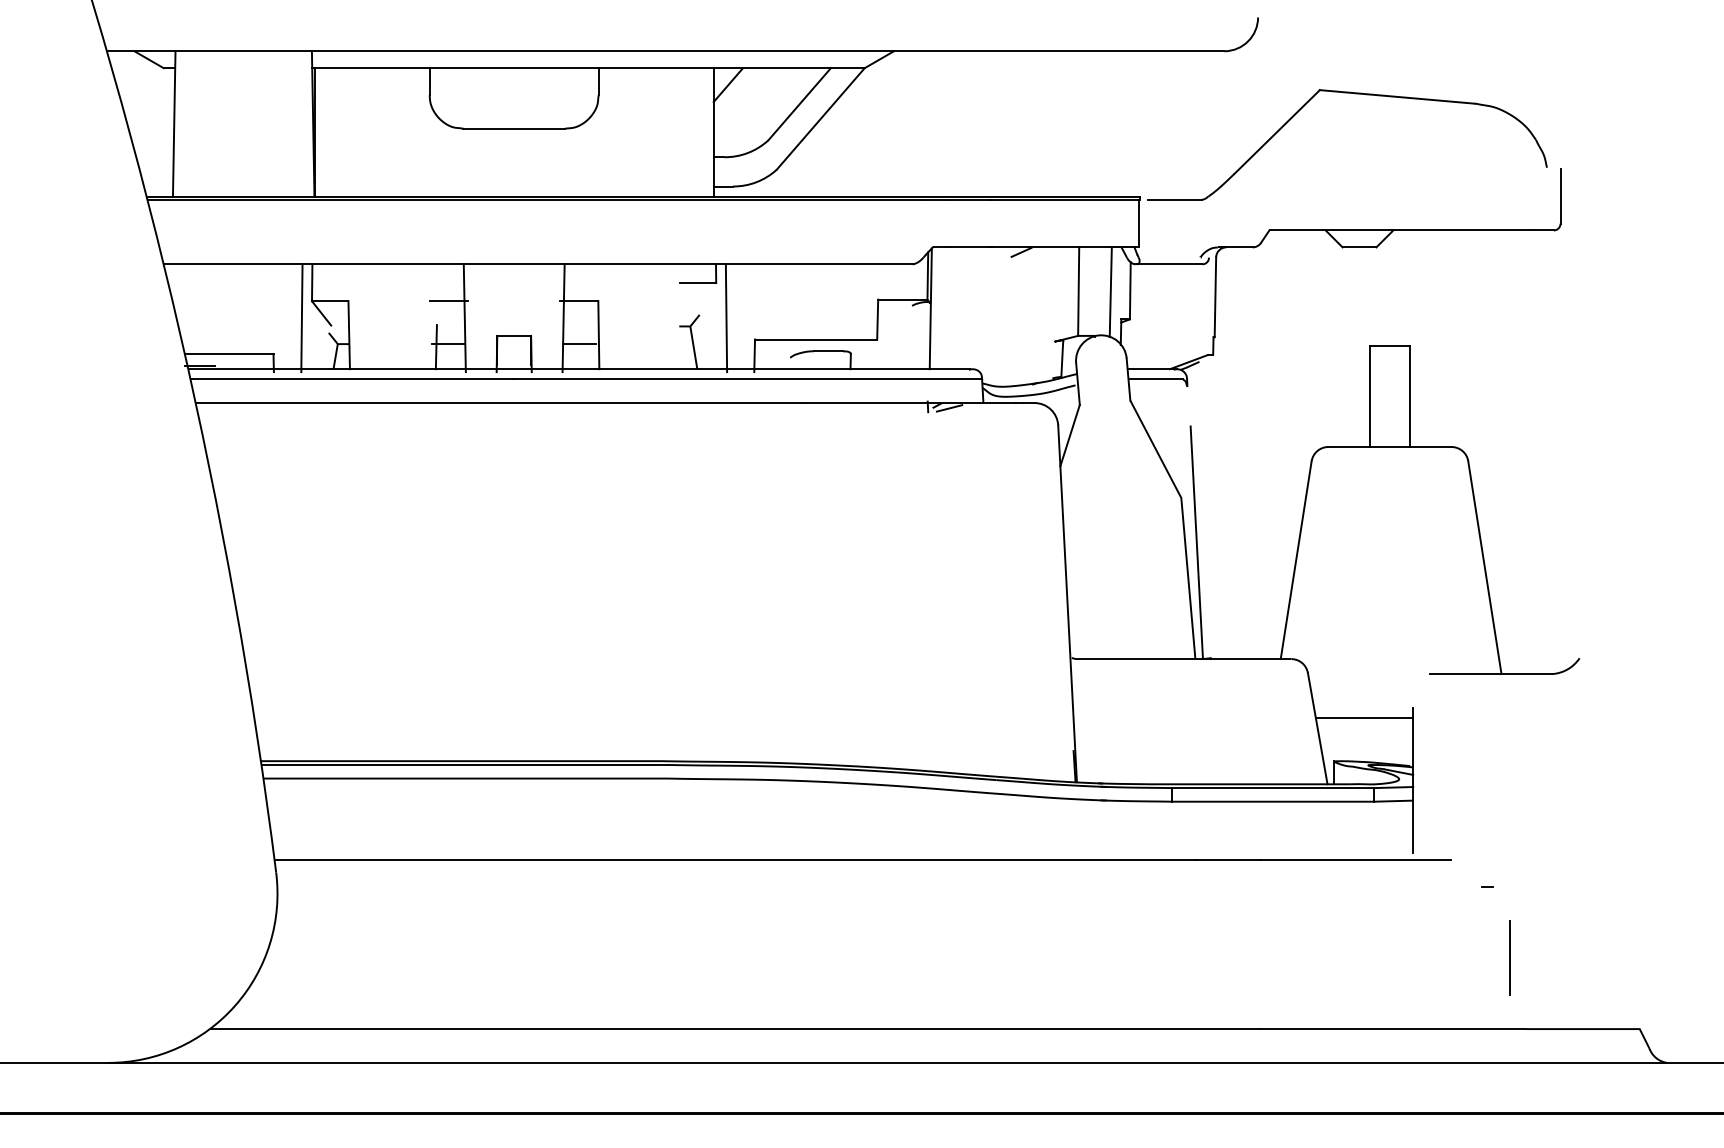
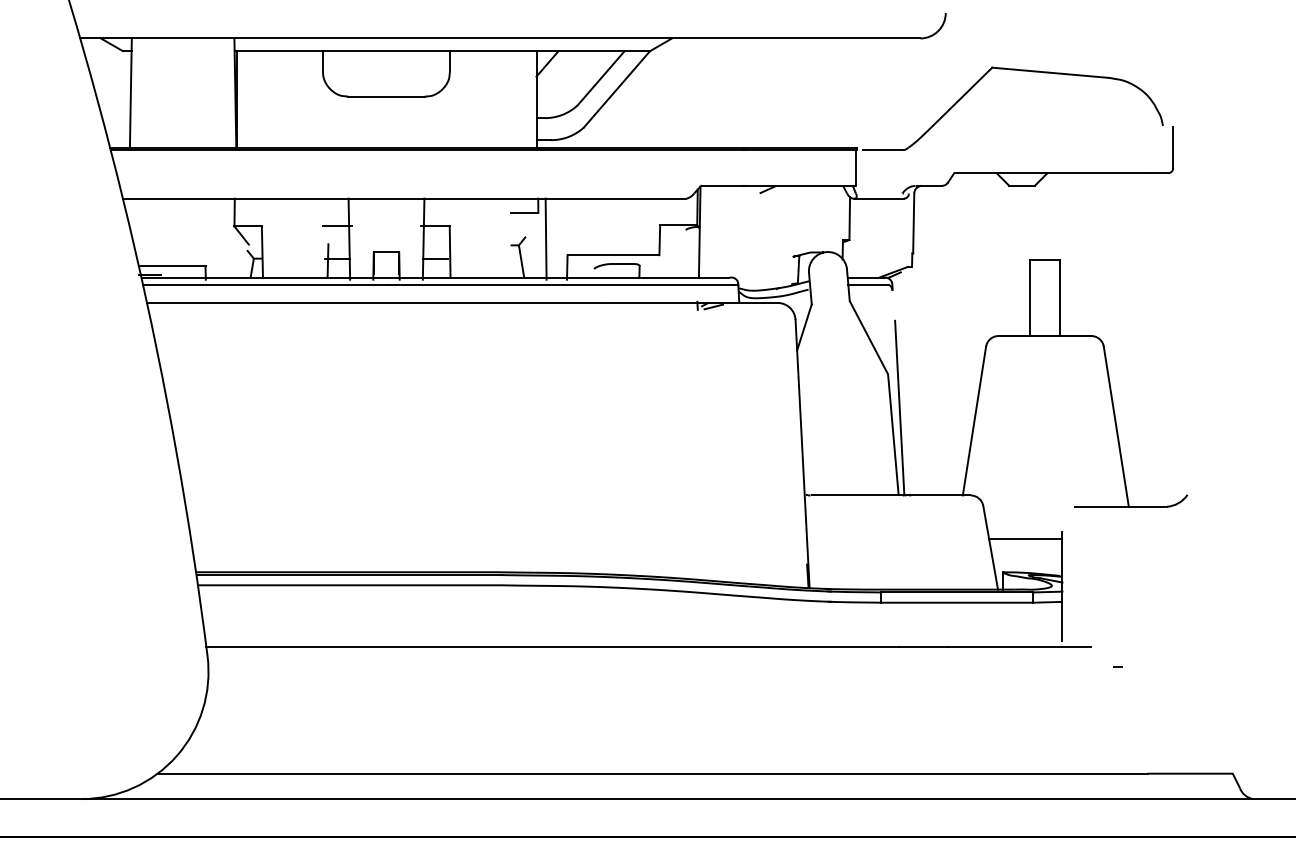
line: (1078, 290) -> (810, 218), removed
line: (1110, 292) -> (834, 219), removed
line: (301, 317) -> (226, 238), removed
line: (1509, 957) -> (1134, 719), removed

